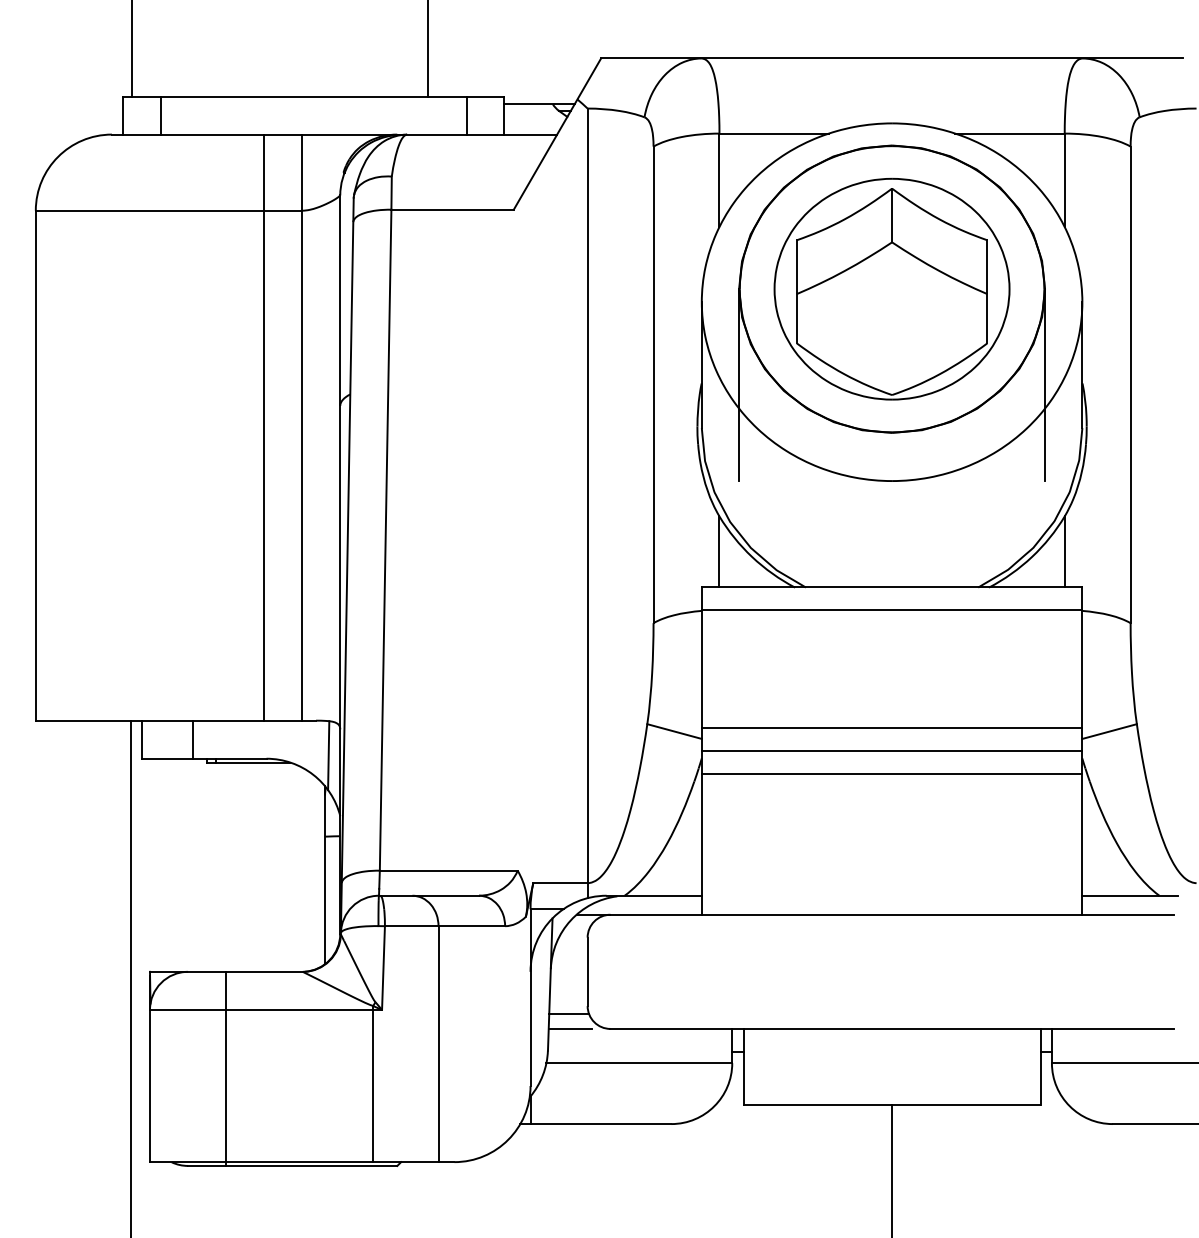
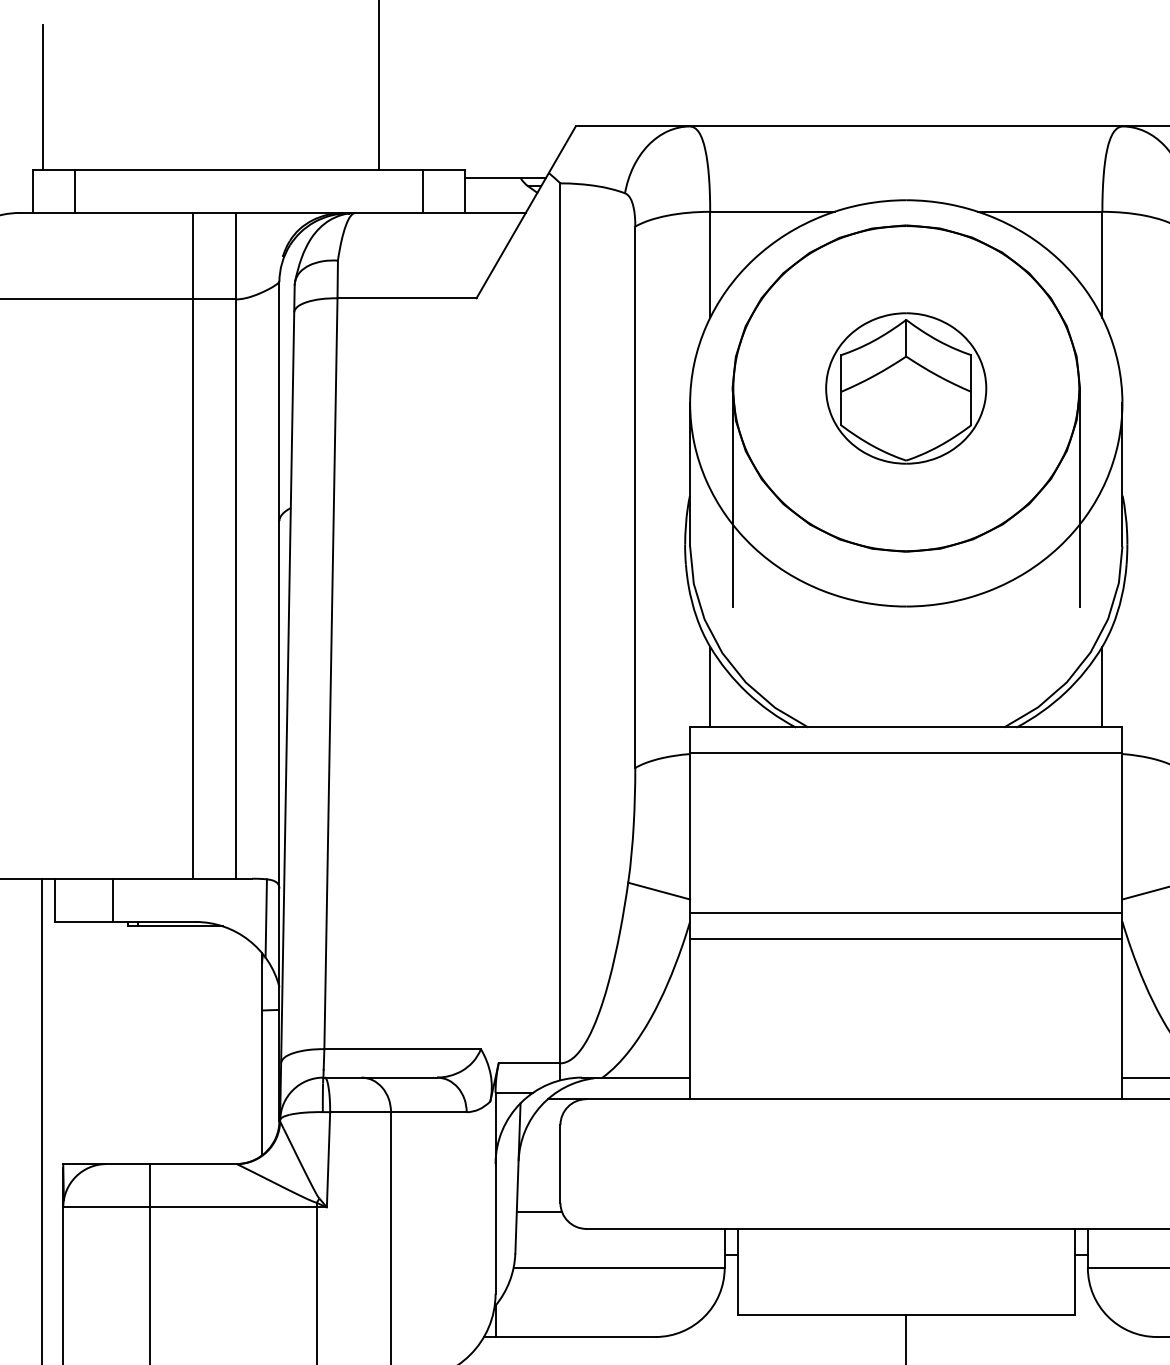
part: (891, 288) -> (905, 387), size x0.6
line: (891, 728) -> (905, 887), removed
line: (569, 1028) -> (539, 1228), removed

